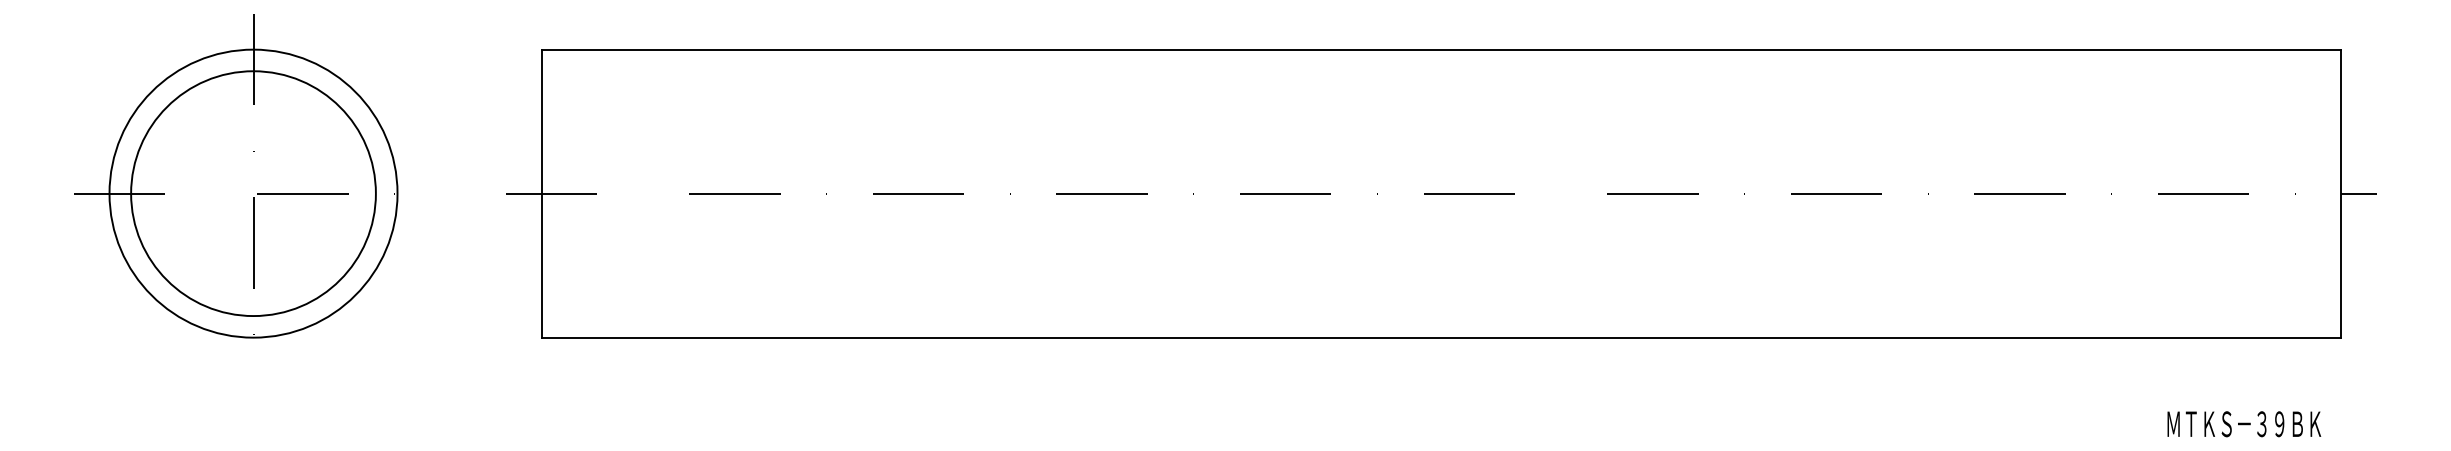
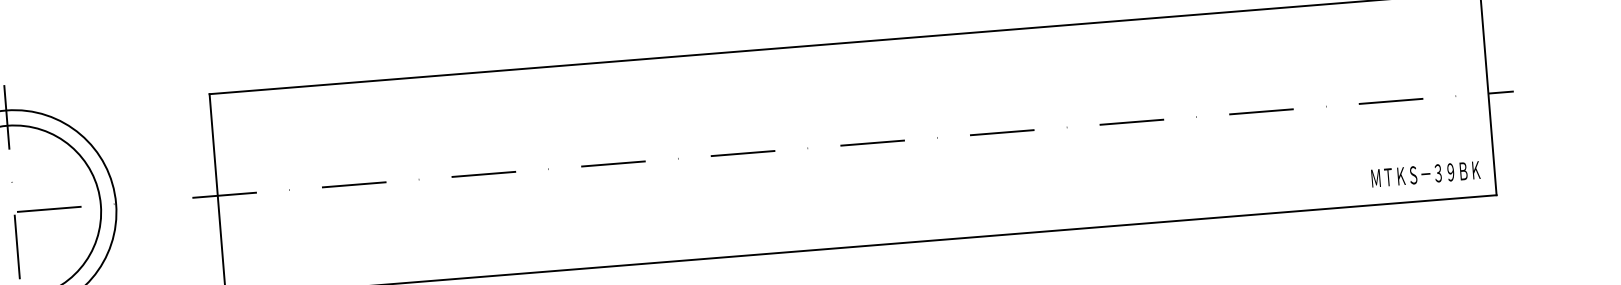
text: (2244, 424) -> (1426, 174), moved

